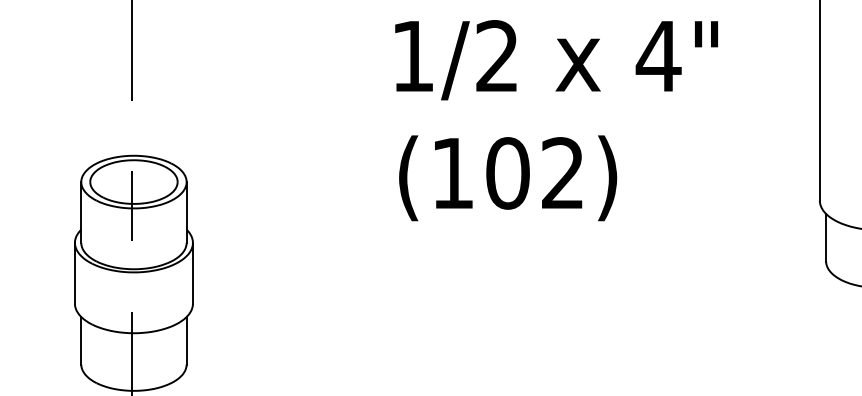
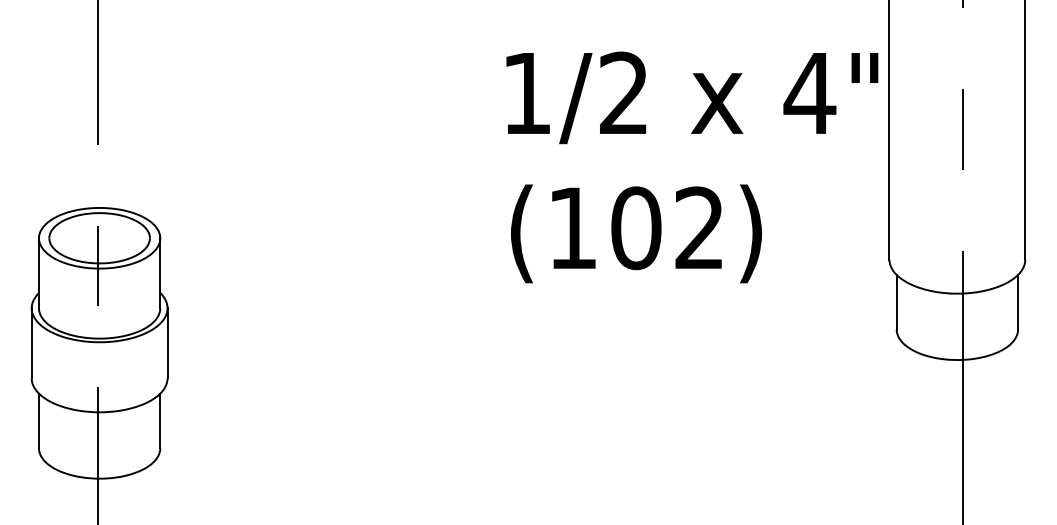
text: (556, 120) -> (692, 167), moved

